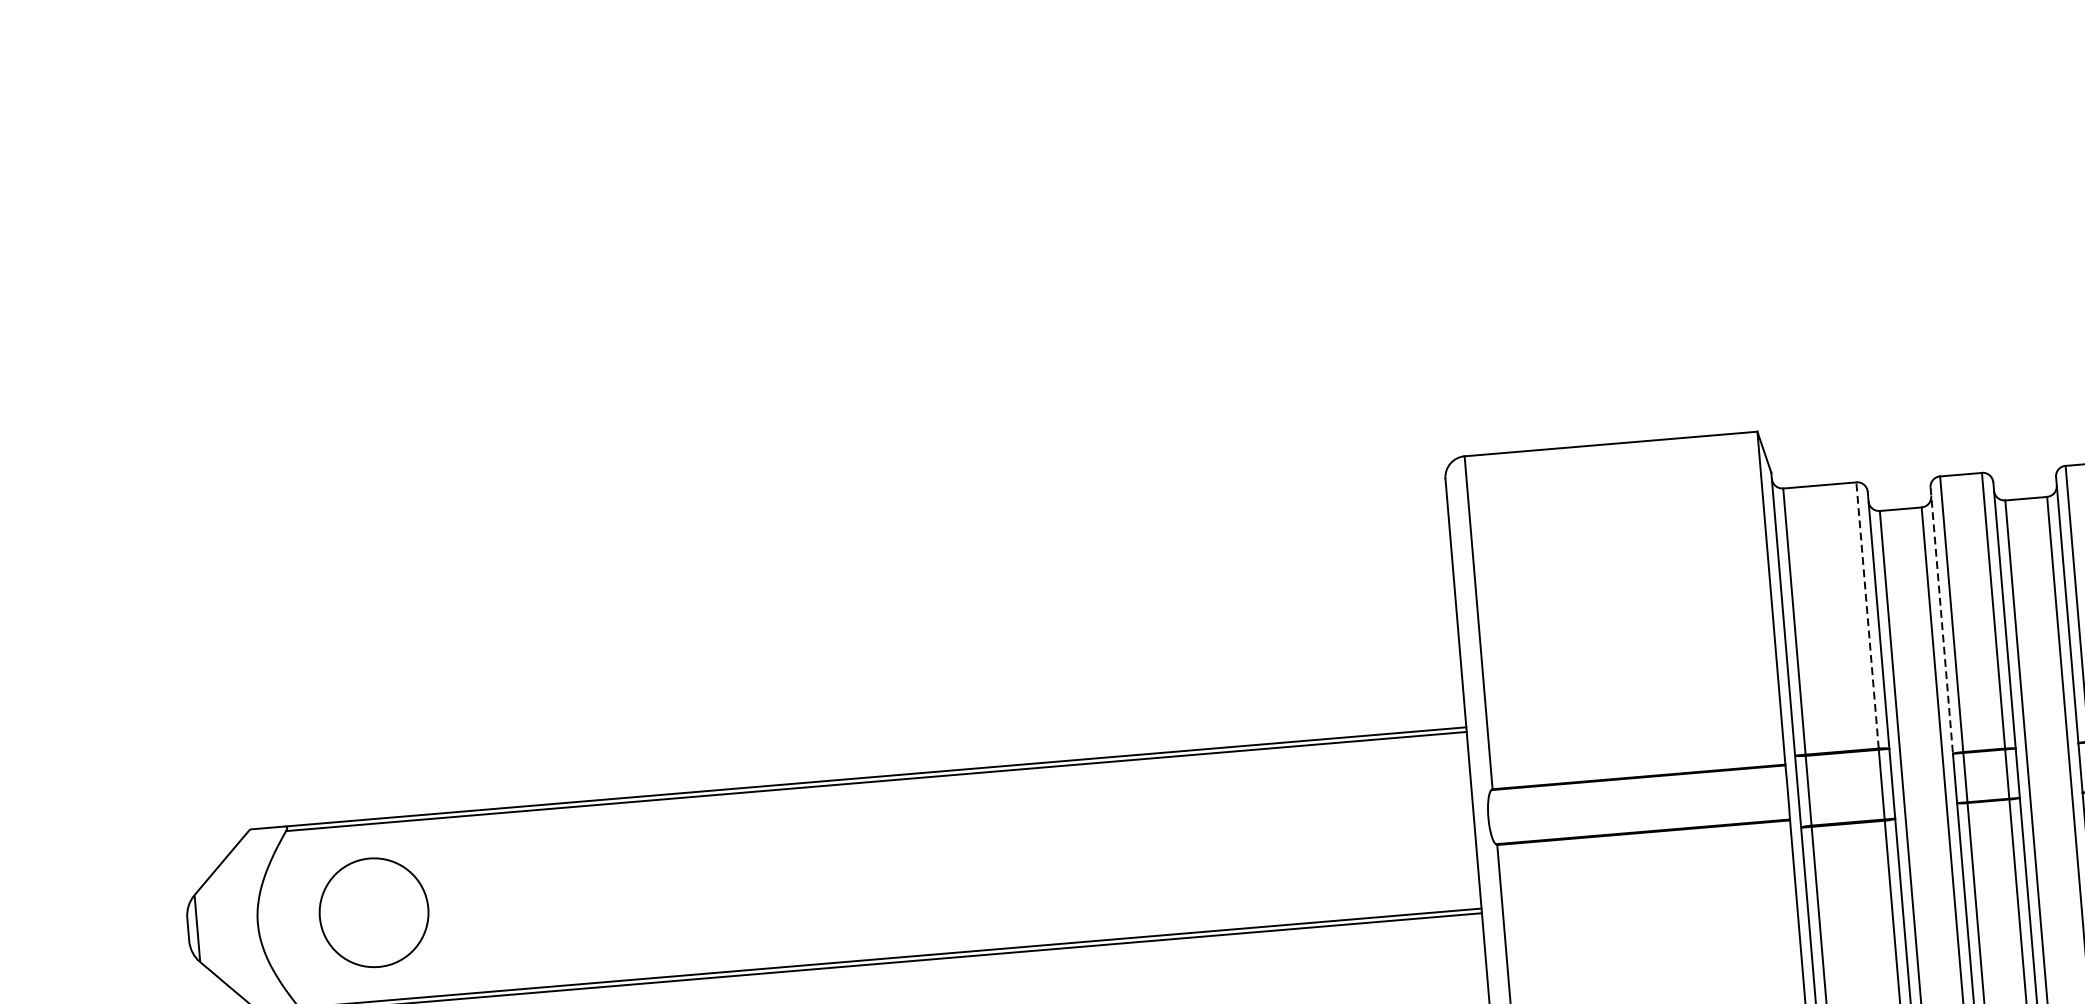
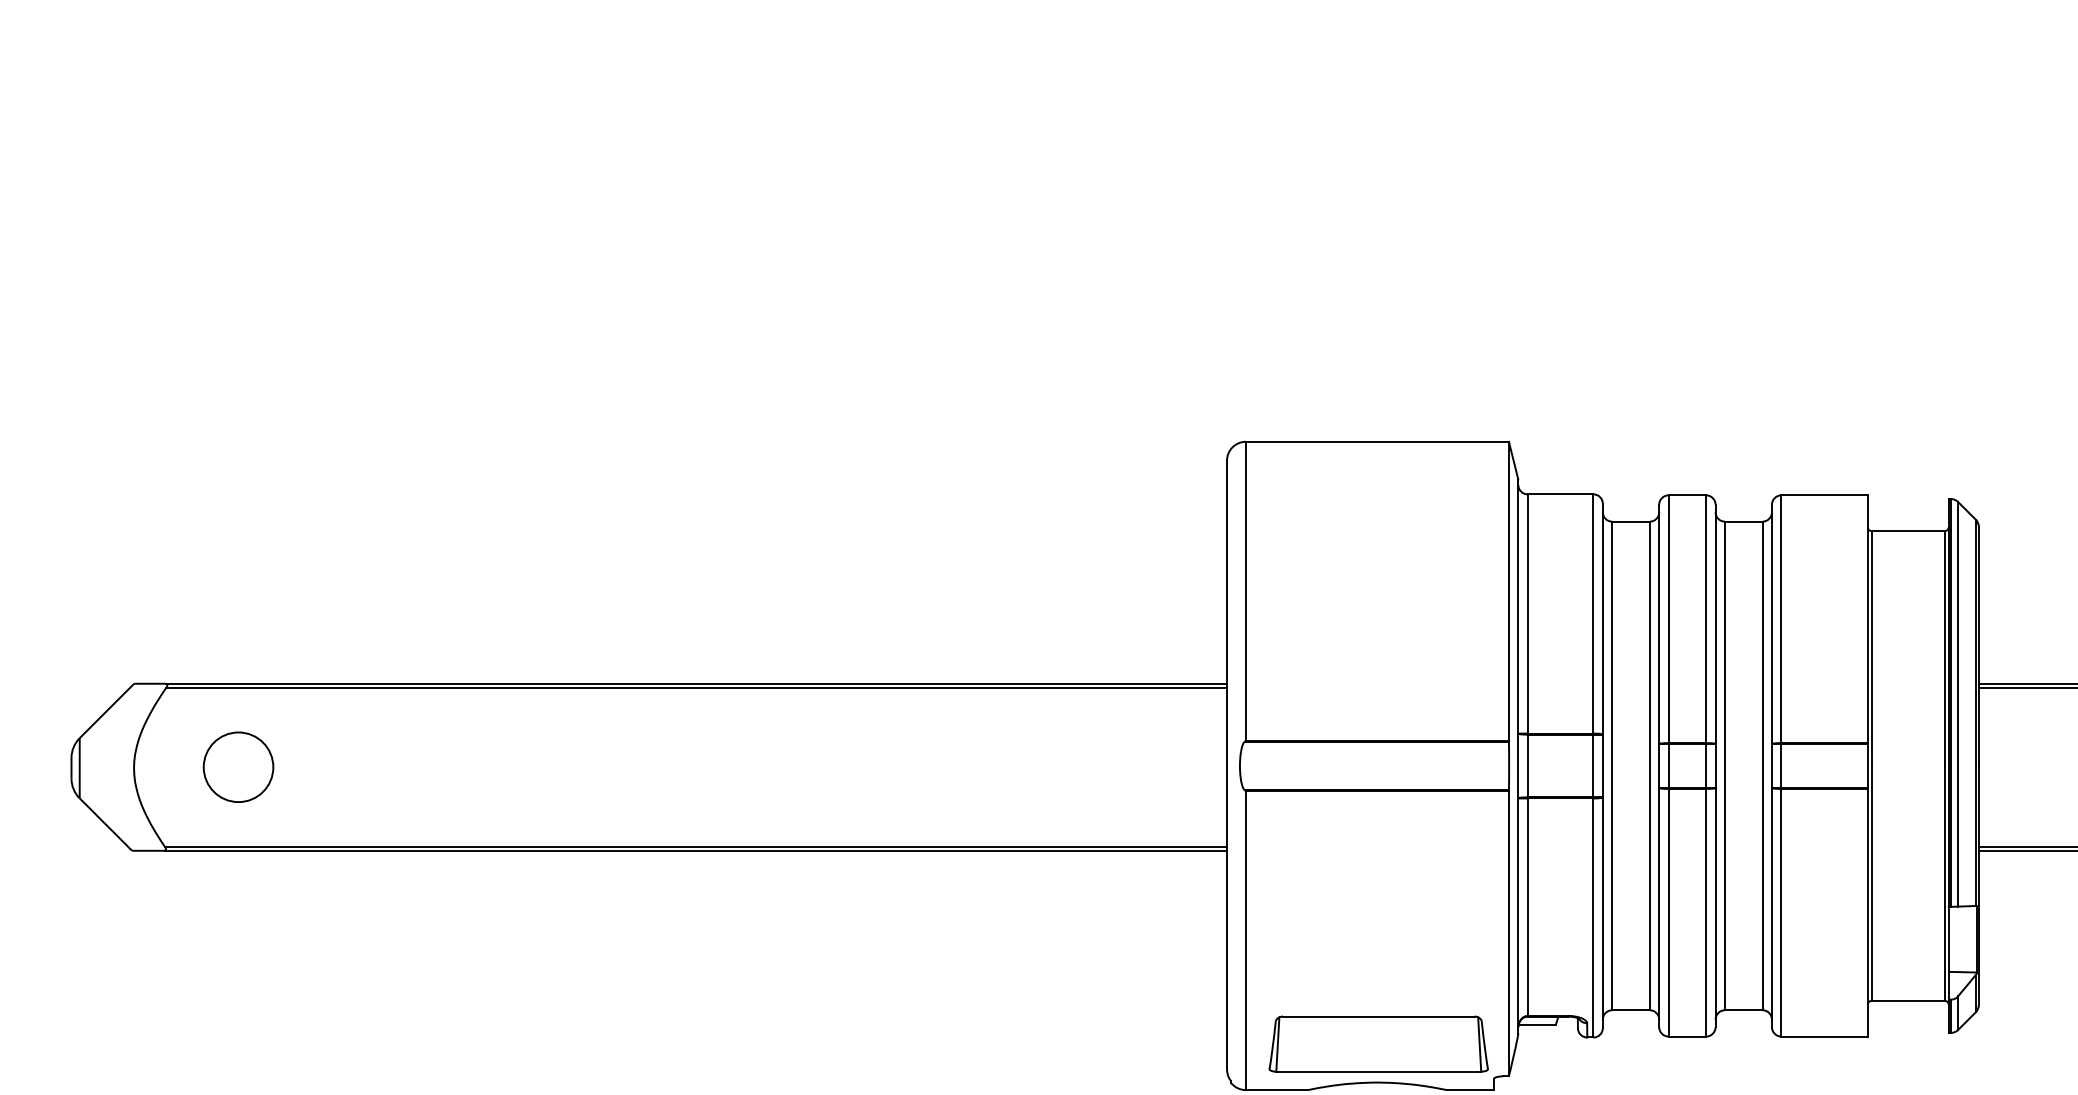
line: (1867, 615) -> (1593, 614), dashed -> solid
line: (1942, 620) -> (1659, 624), dashed -> solid
circle: (373, 911) -> (238, 766), size x0.71

